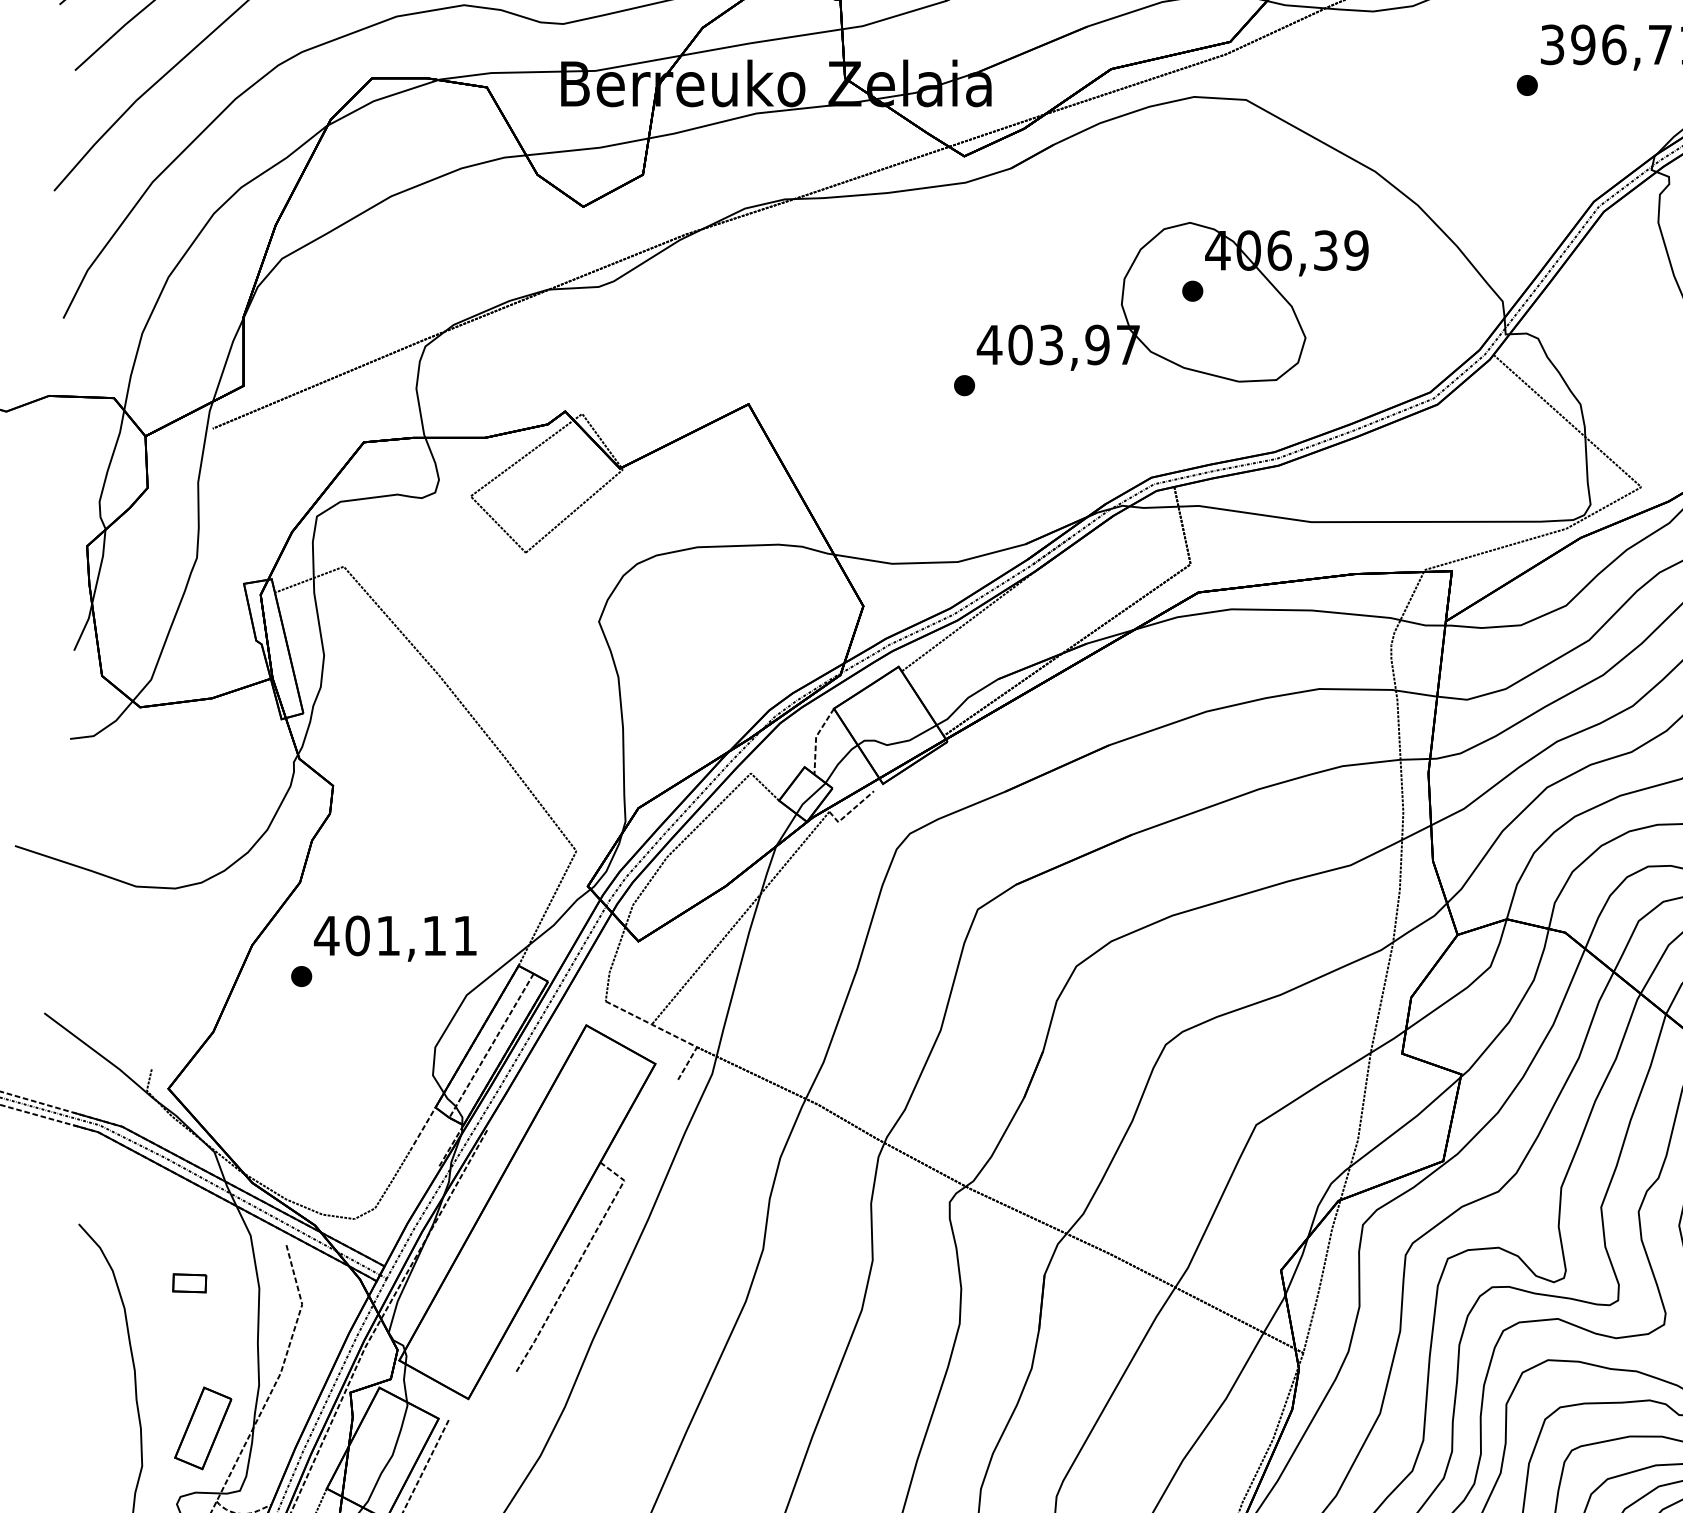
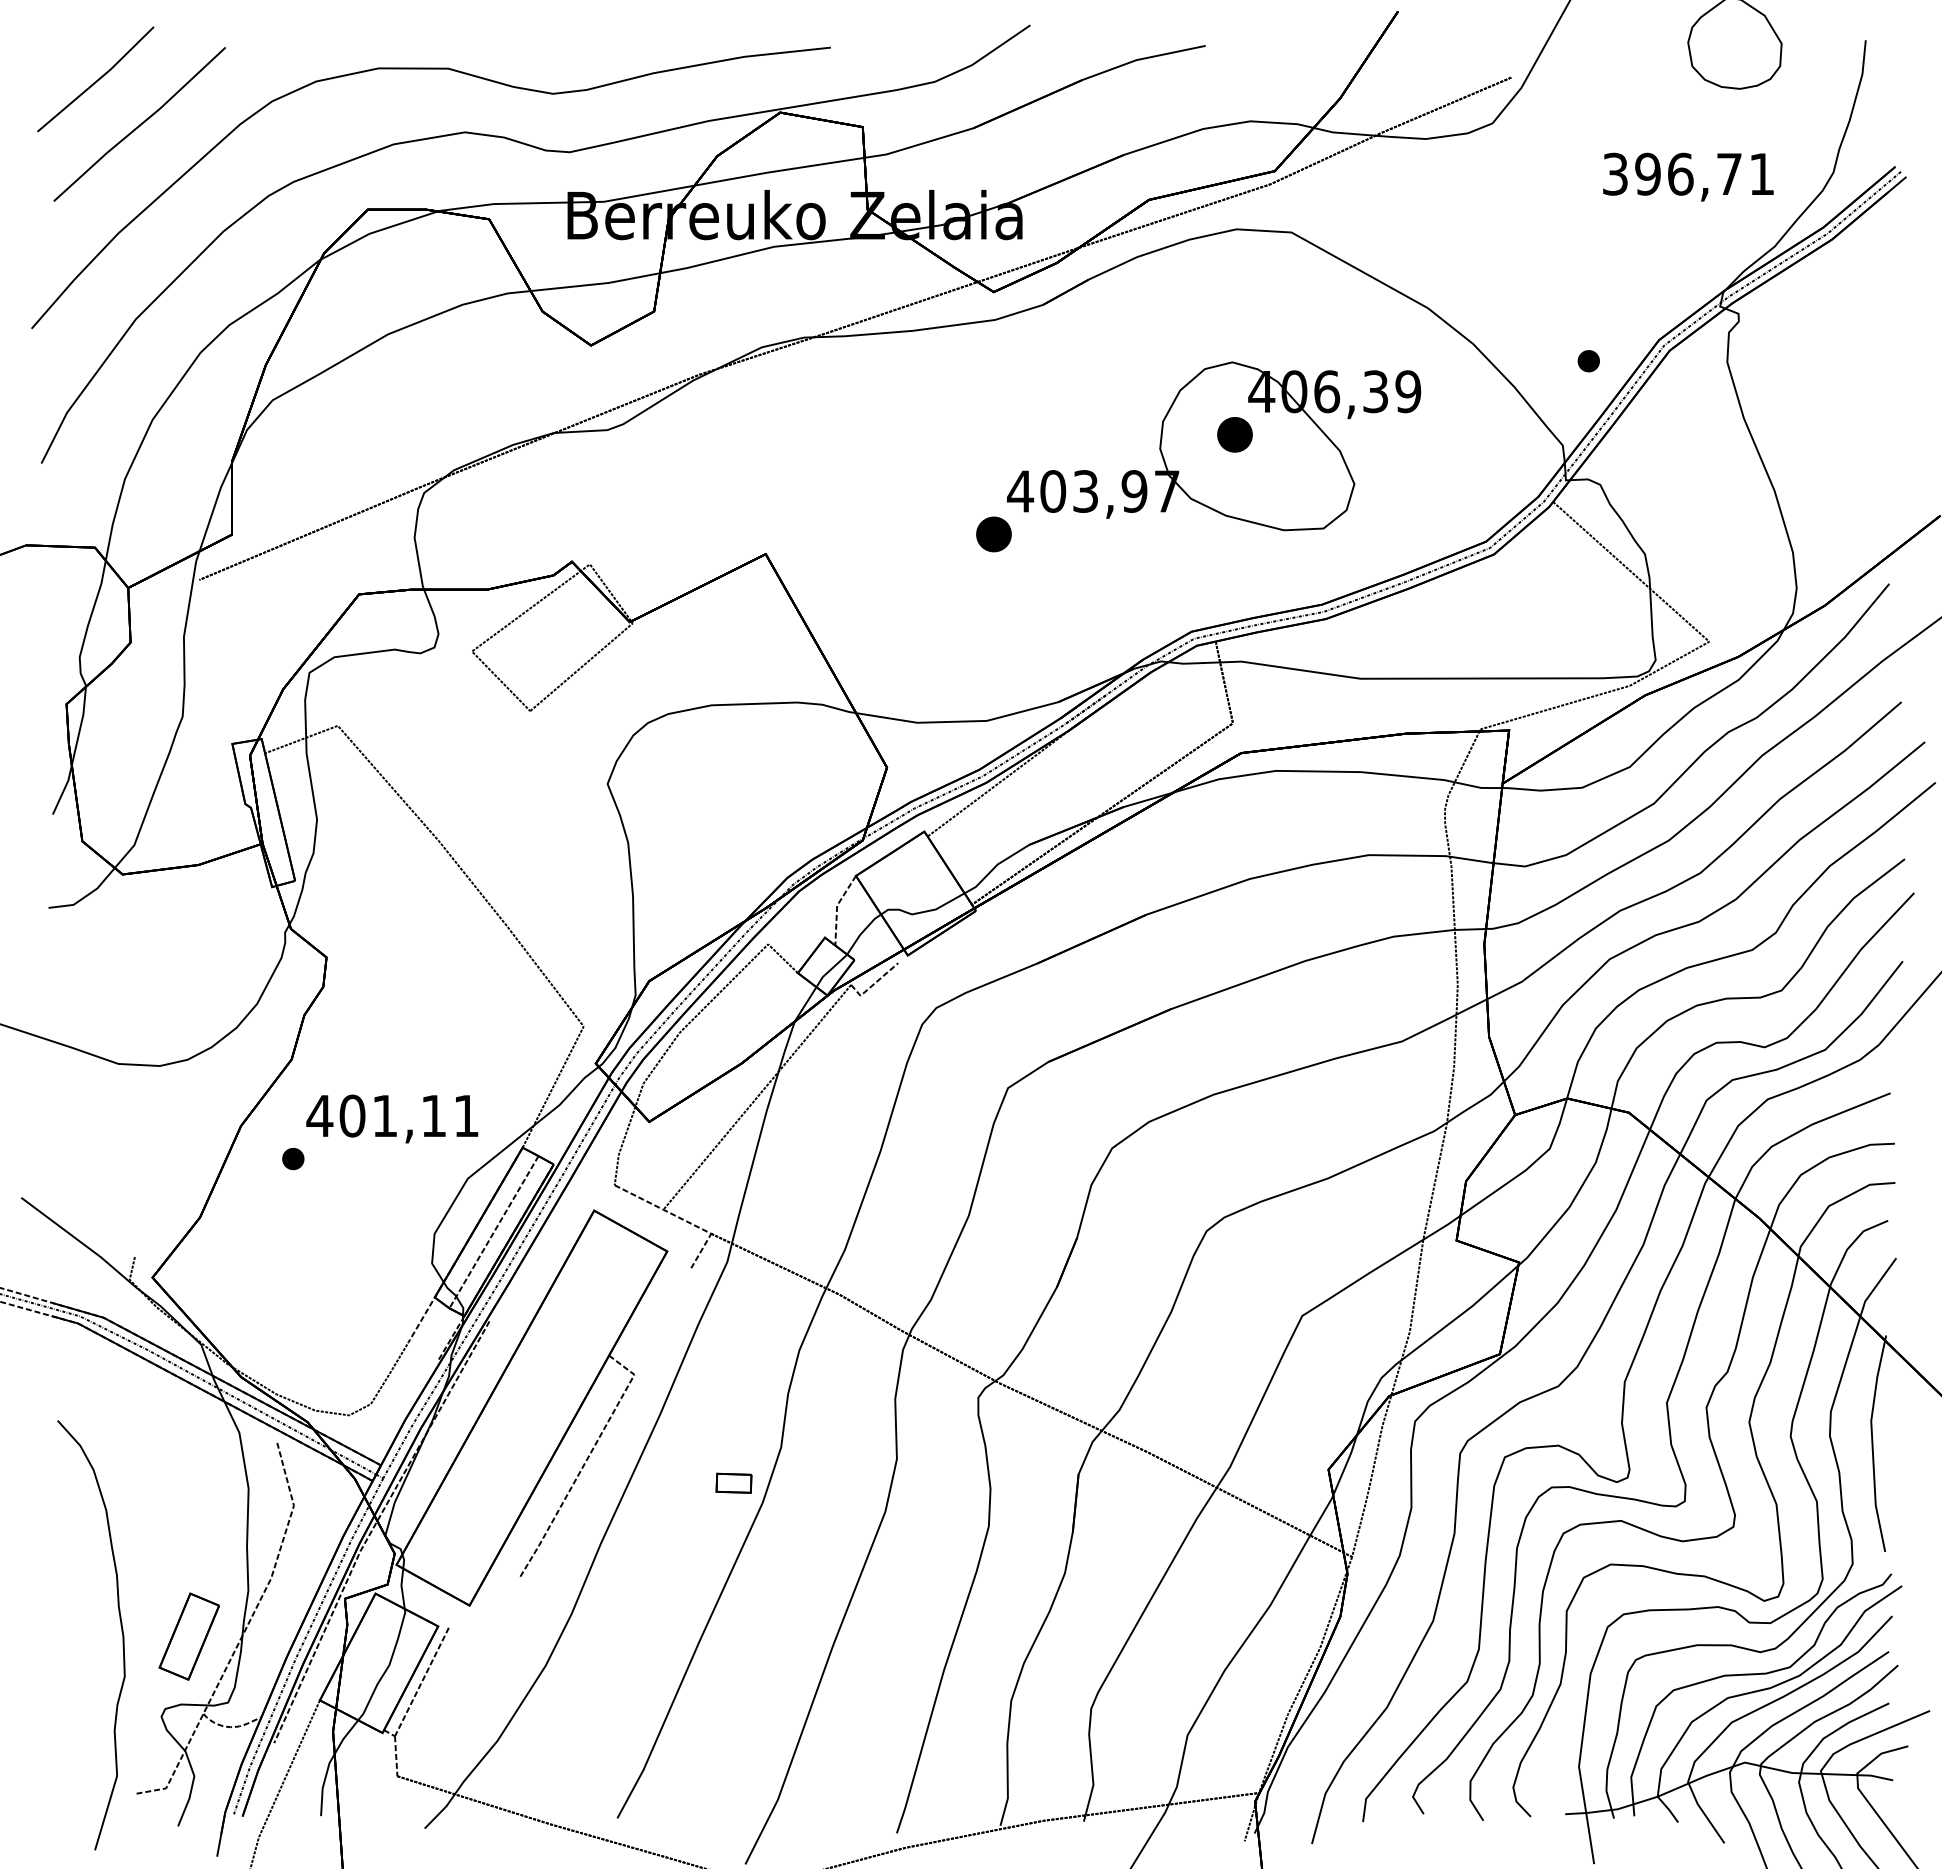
part: (1527, 85) -> (1588, 361), moved
part: (1193, 291) -> (1235, 434), size x1.6
part: (964, 385) -> (993, 534), size x1.6
part: (189, 1282) -> (733, 1482), moved

